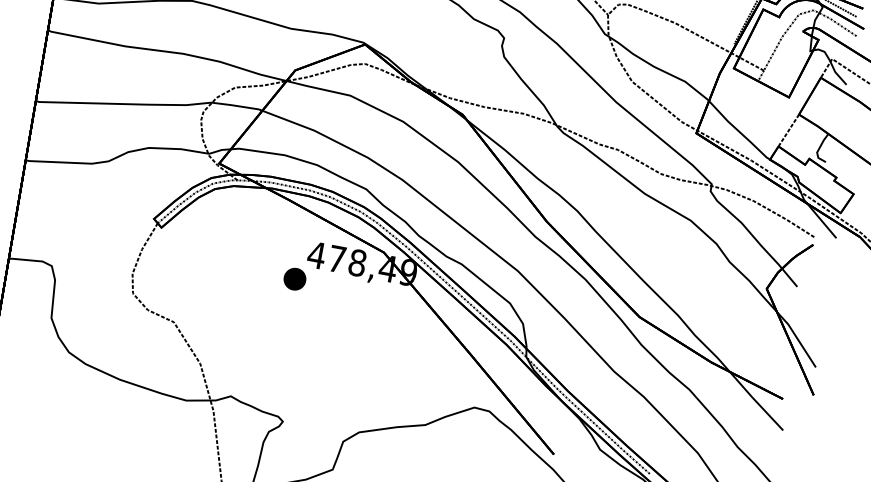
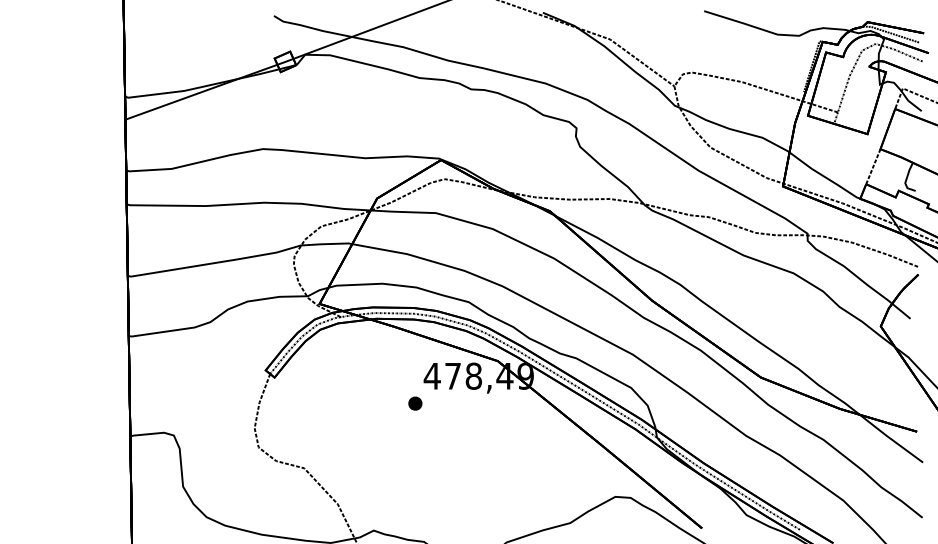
part: (295, 279) -> (415, 403), size x0.62

